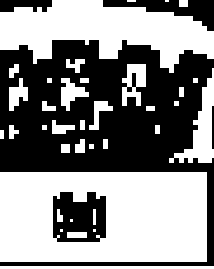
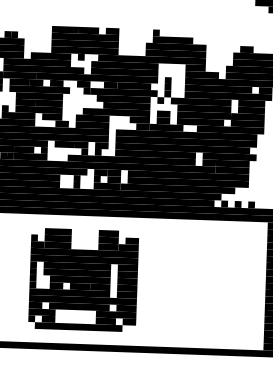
part: (79, 216) -> (83, 279), size x1.43

